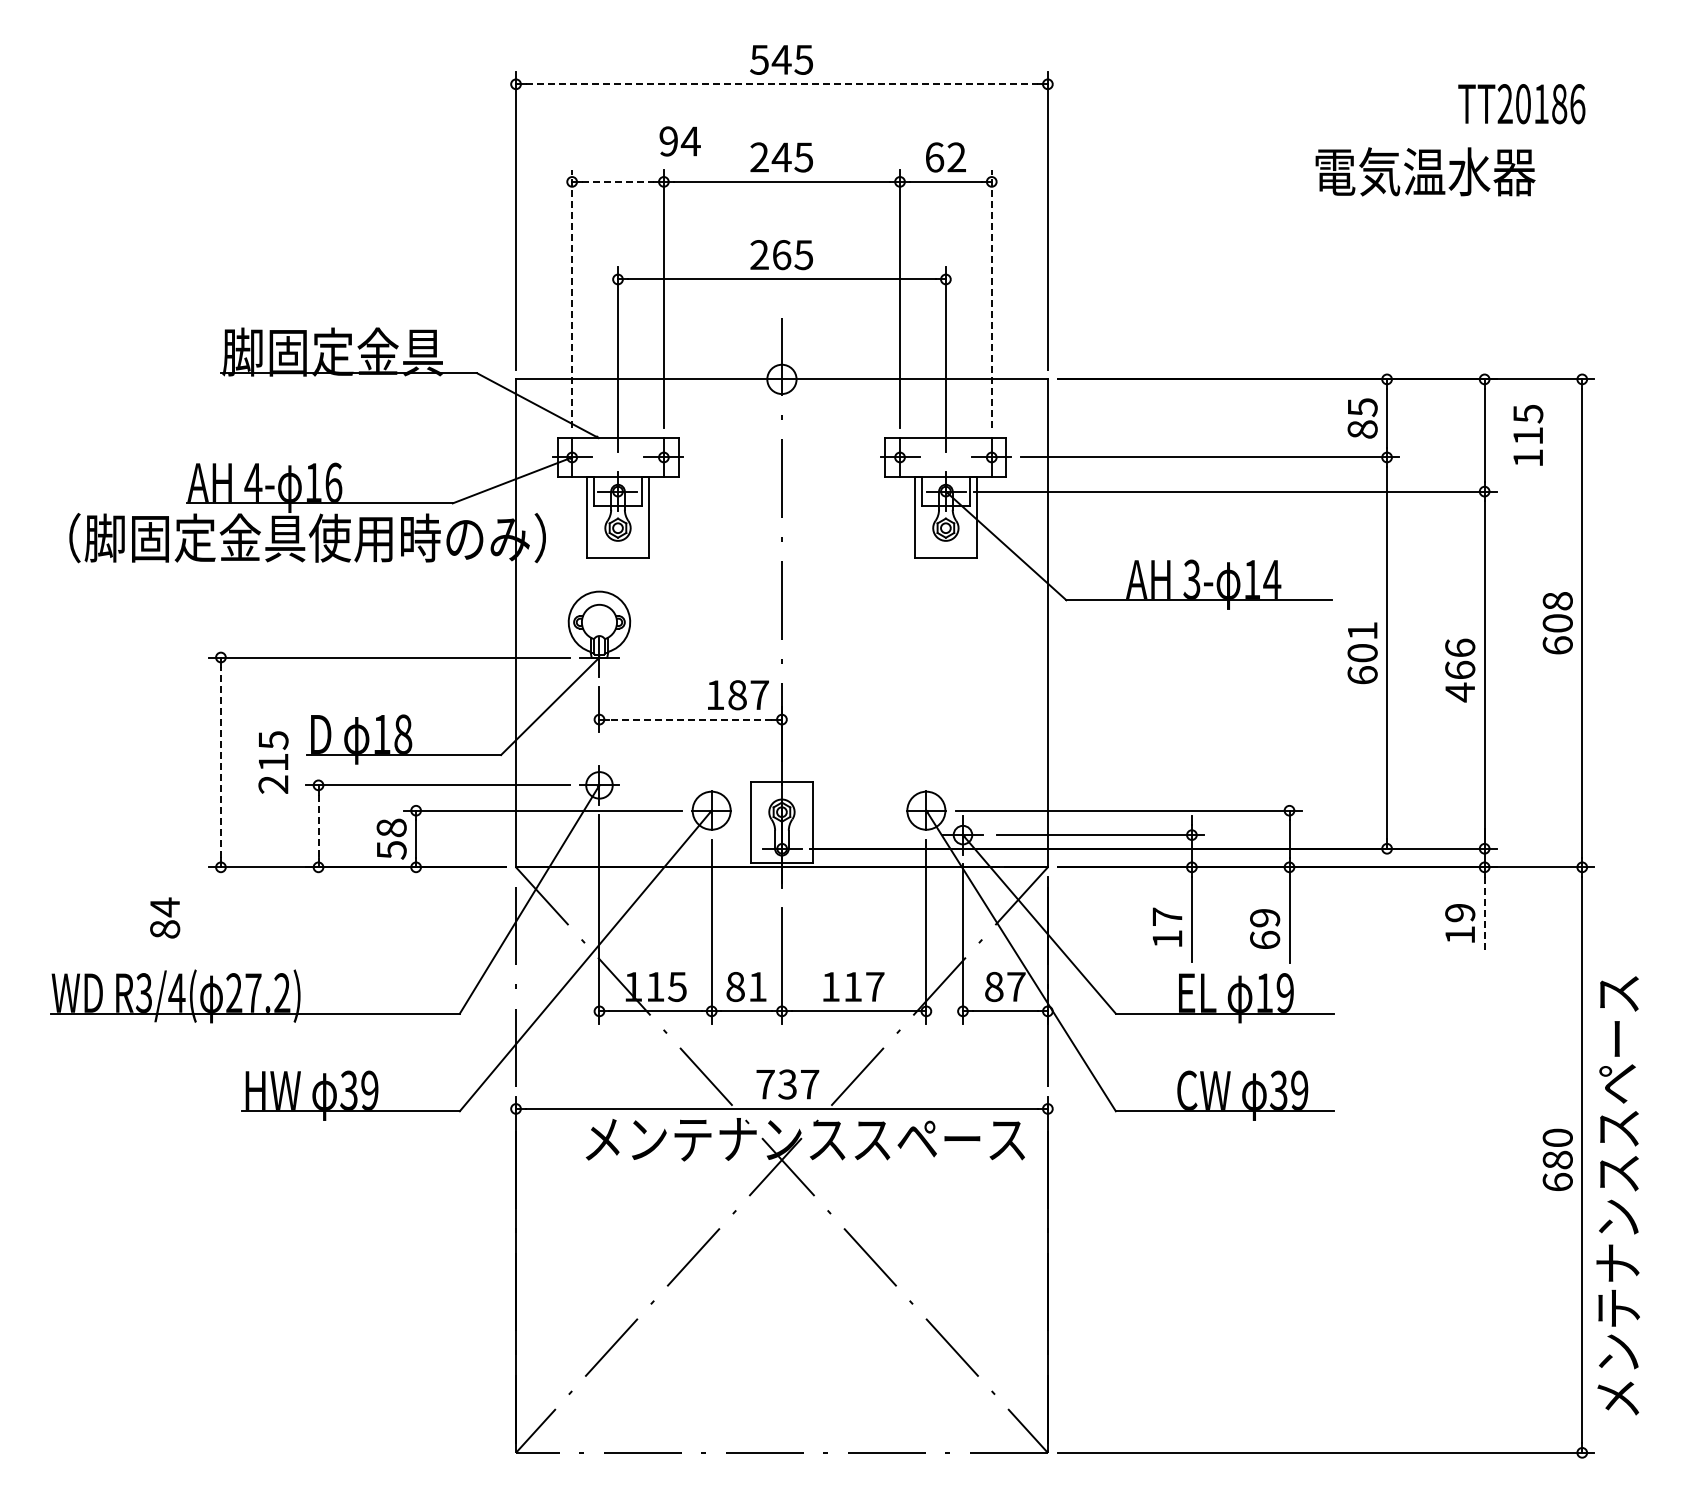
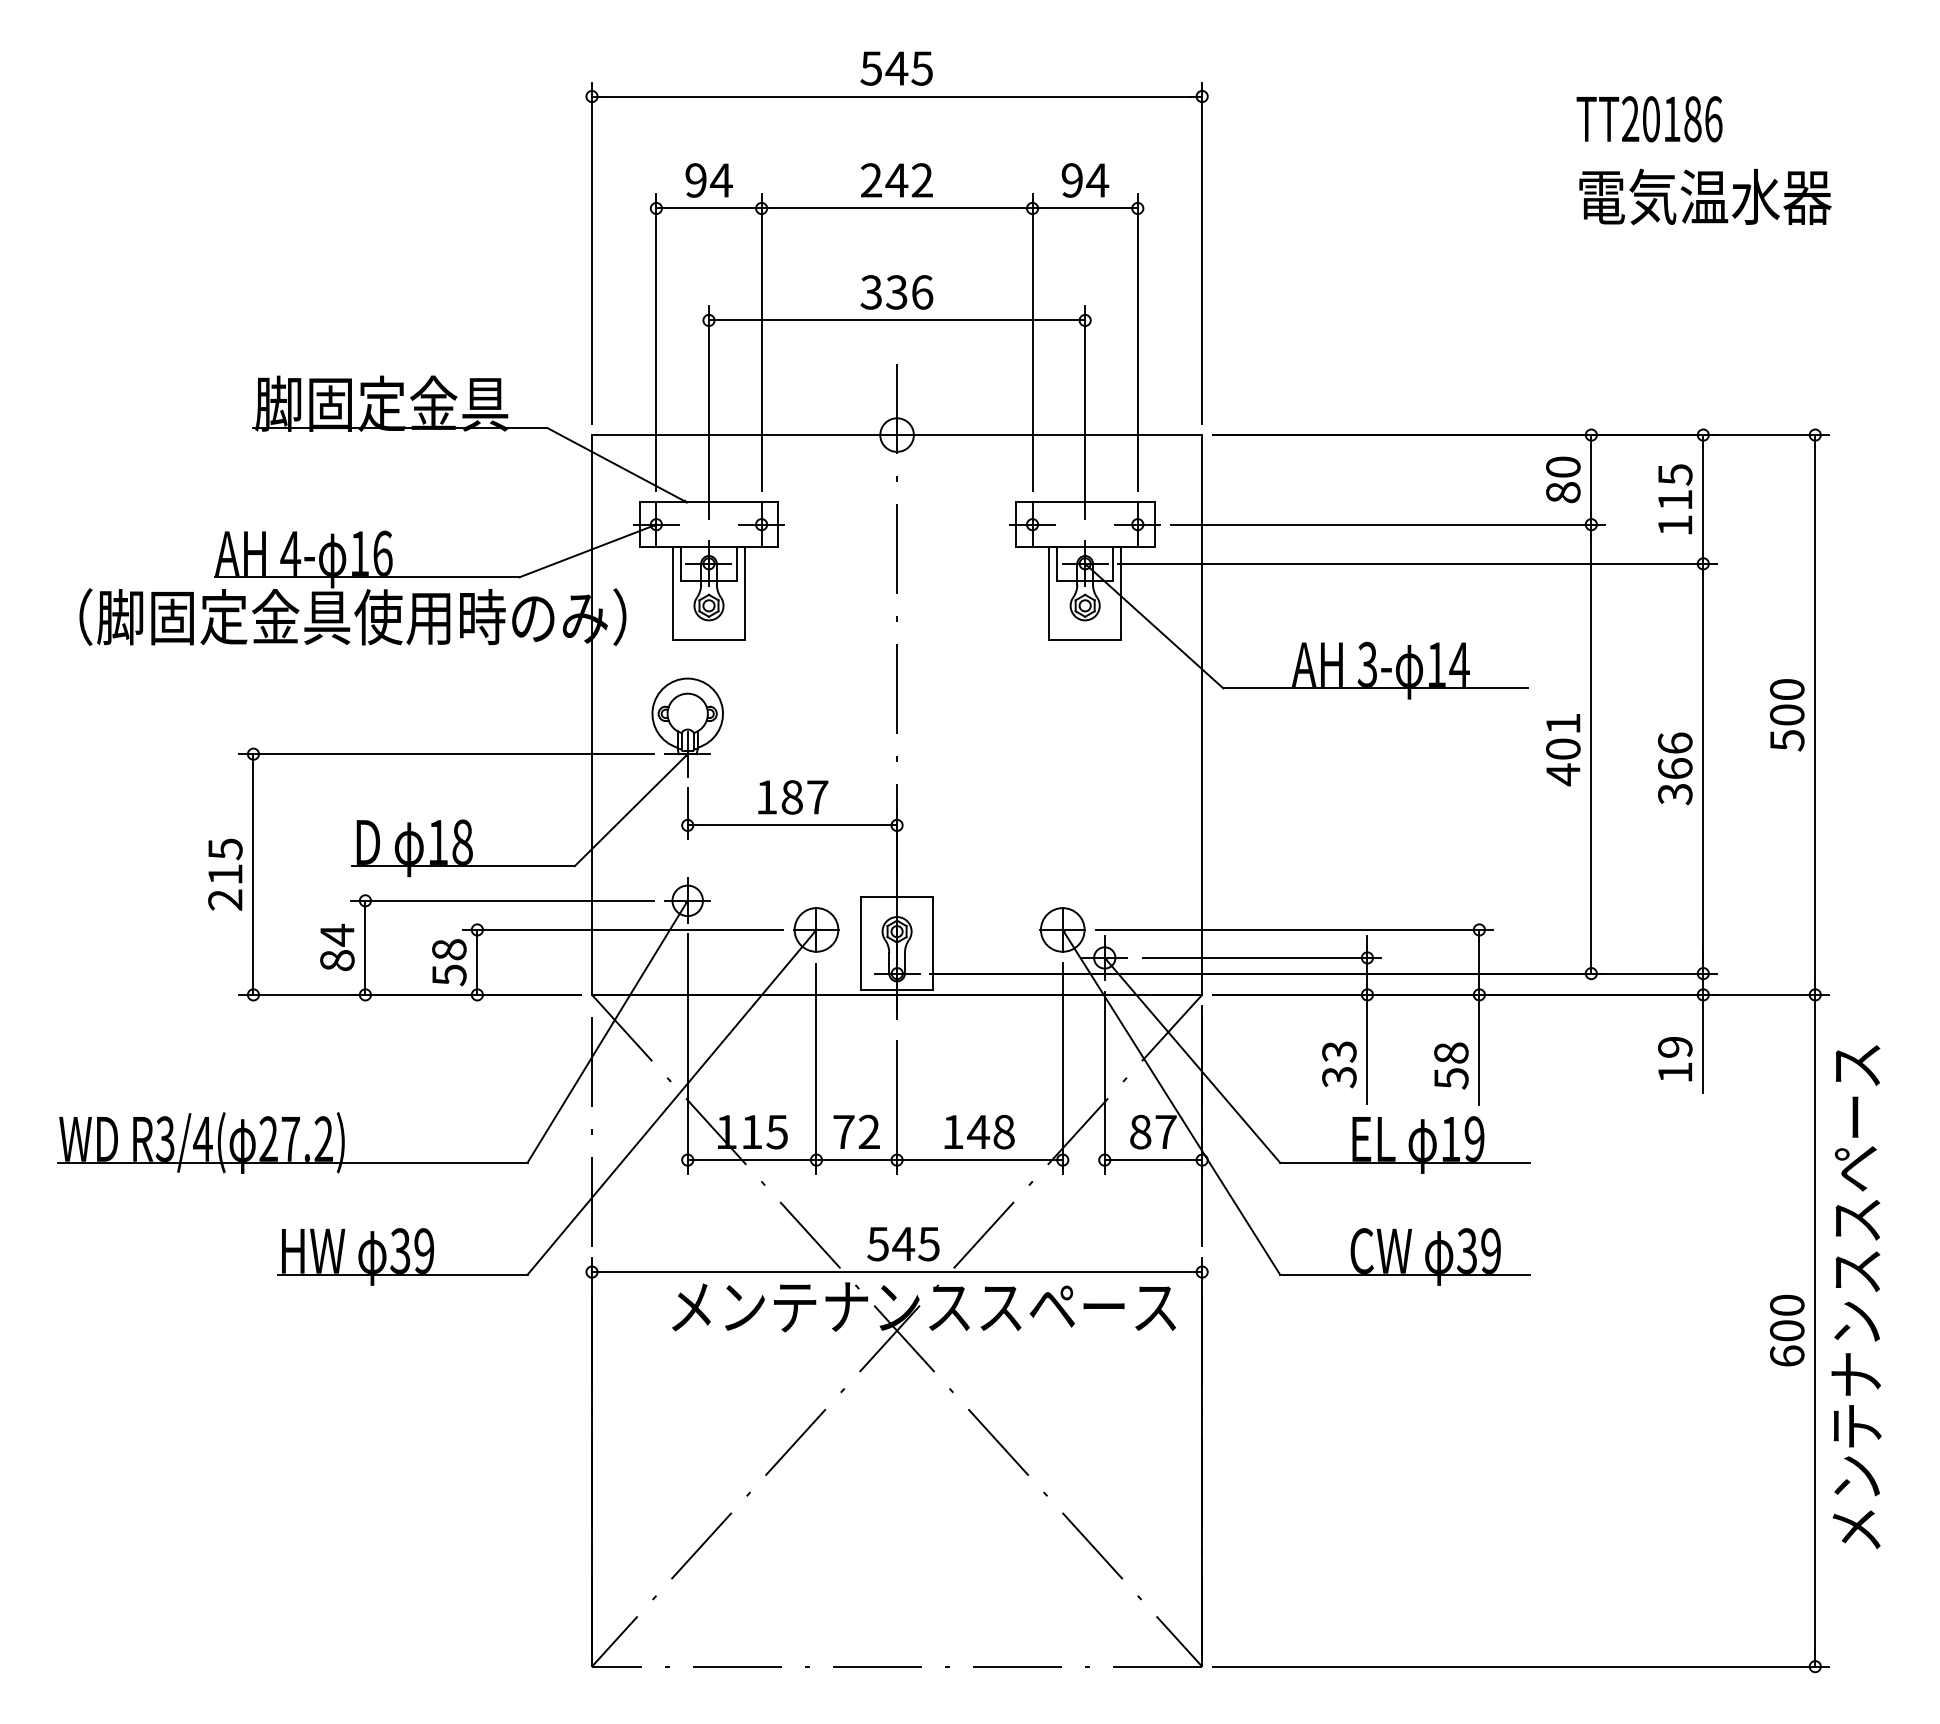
line: (782, 84) -> (897, 96), dashed -> solid
text: (1521, 104) -> (1649, 119), moved
text: (679, 141) -> (708, 180), moved
text: (803, 157) -> (921, 180), 245 -> 242
text: (945, 157) -> (1084, 180), 62 -> 94
text: (1425, 171) -> (1705, 196), moved
line: (618, 181) -> (709, 208), dashed -> solid
text: (781, 255) -> (896, 292), 265 -> 336
line: (572, 298) -> (656, 342), dashed -> solid
line: (991, 298) -> (1137, 342), dashed -> solid
text: (1362, 407) -> (1563, 467), 85 -> 80
text: (1528, 435) -> (1675, 499), moved
text: (1557, 623) -> (1786, 715), 608 -> 500
text: (1362, 675) -> (1563, 774), 601 -> 401
text: (1460, 692) -> (1675, 794), 466 -> 366
text: (738, 695) -> (793, 797), moved
line: (690, 719) -> (792, 825), dashed -> solid
line: (220, 761) -> (252, 873), dashed -> solid
text: (273, 762) -> (225, 874), moved
line: (318, 826) -> (365, 948), dashed -> solid
line: (1484, 915) -> (1703, 1050), dashed -> solid
text: (165, 917) -> (337, 946), moved
text: (1167, 927) -> (1339, 1063), 17 -> 33
text: (1265, 928) -> (1451, 1065), 69 -> 58
text: (746, 986) -> (856, 1131), 81 -> 72
text: (863, 987) -> (990, 1132), 117 -> 148
text: (787, 1084) -> (903, 1244), 737 -> 545
text: (1557, 1159) -> (1786, 1330), 680 -> 600
text: (1617, 1195) -> (1855, 1296), moved

